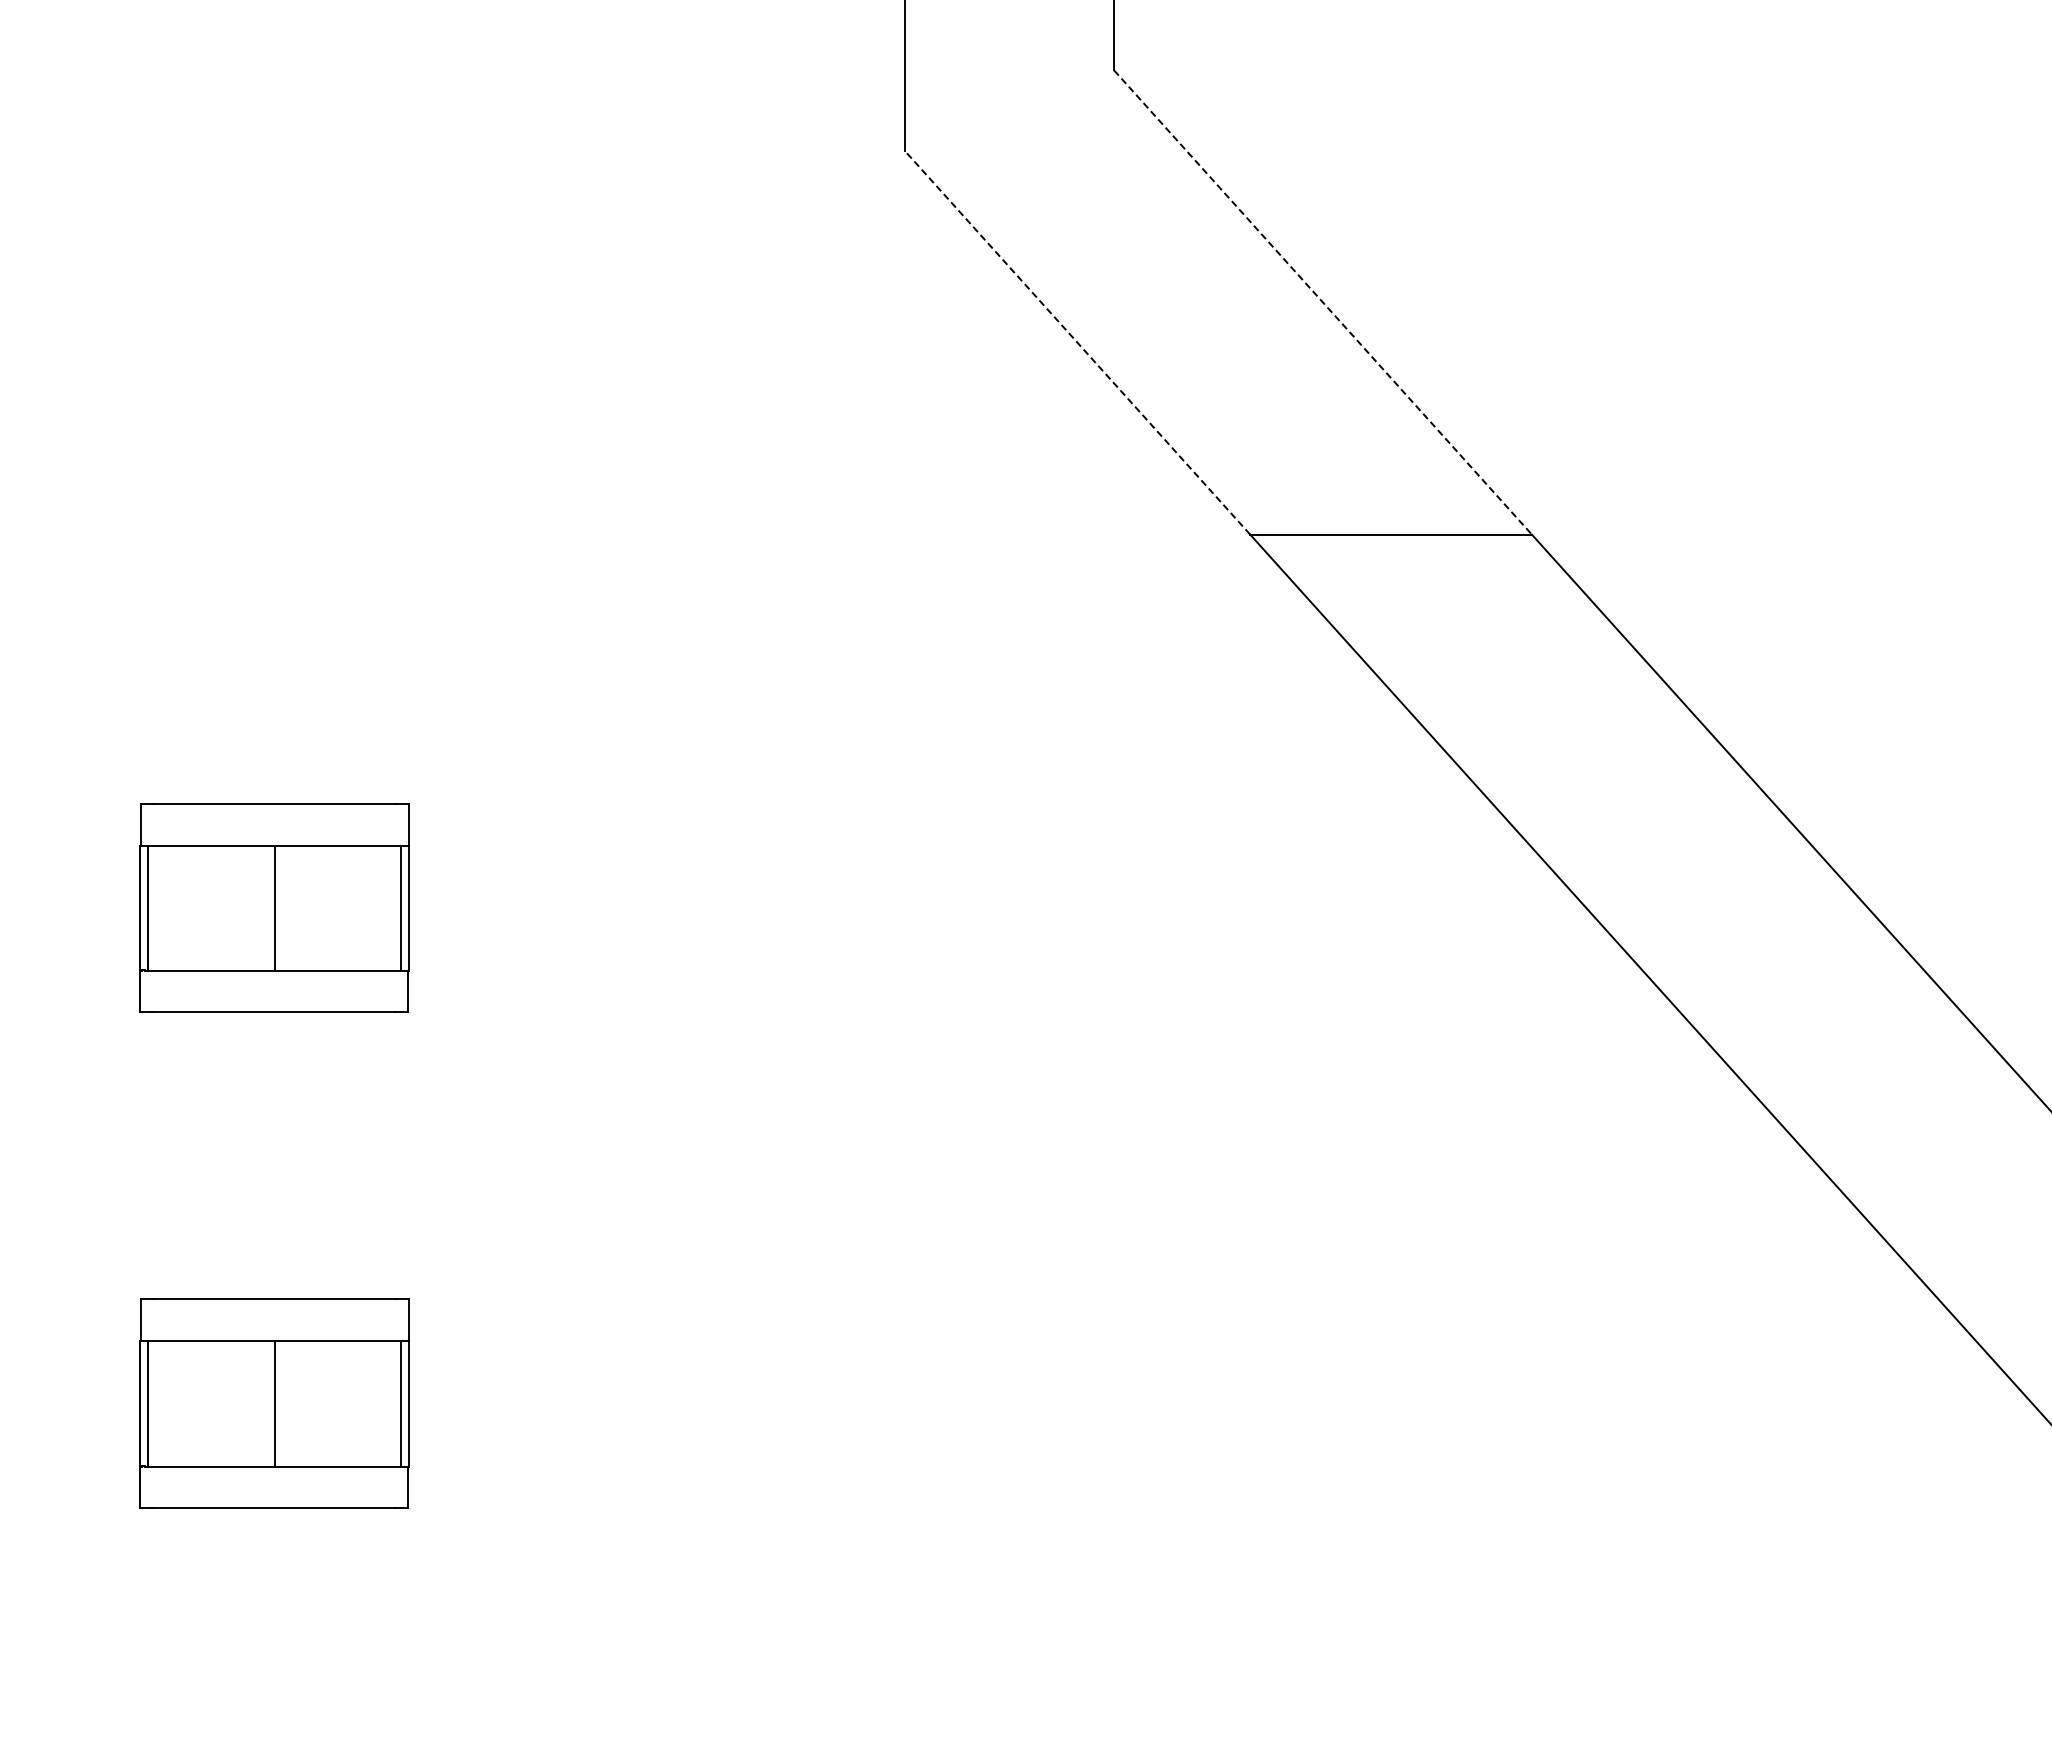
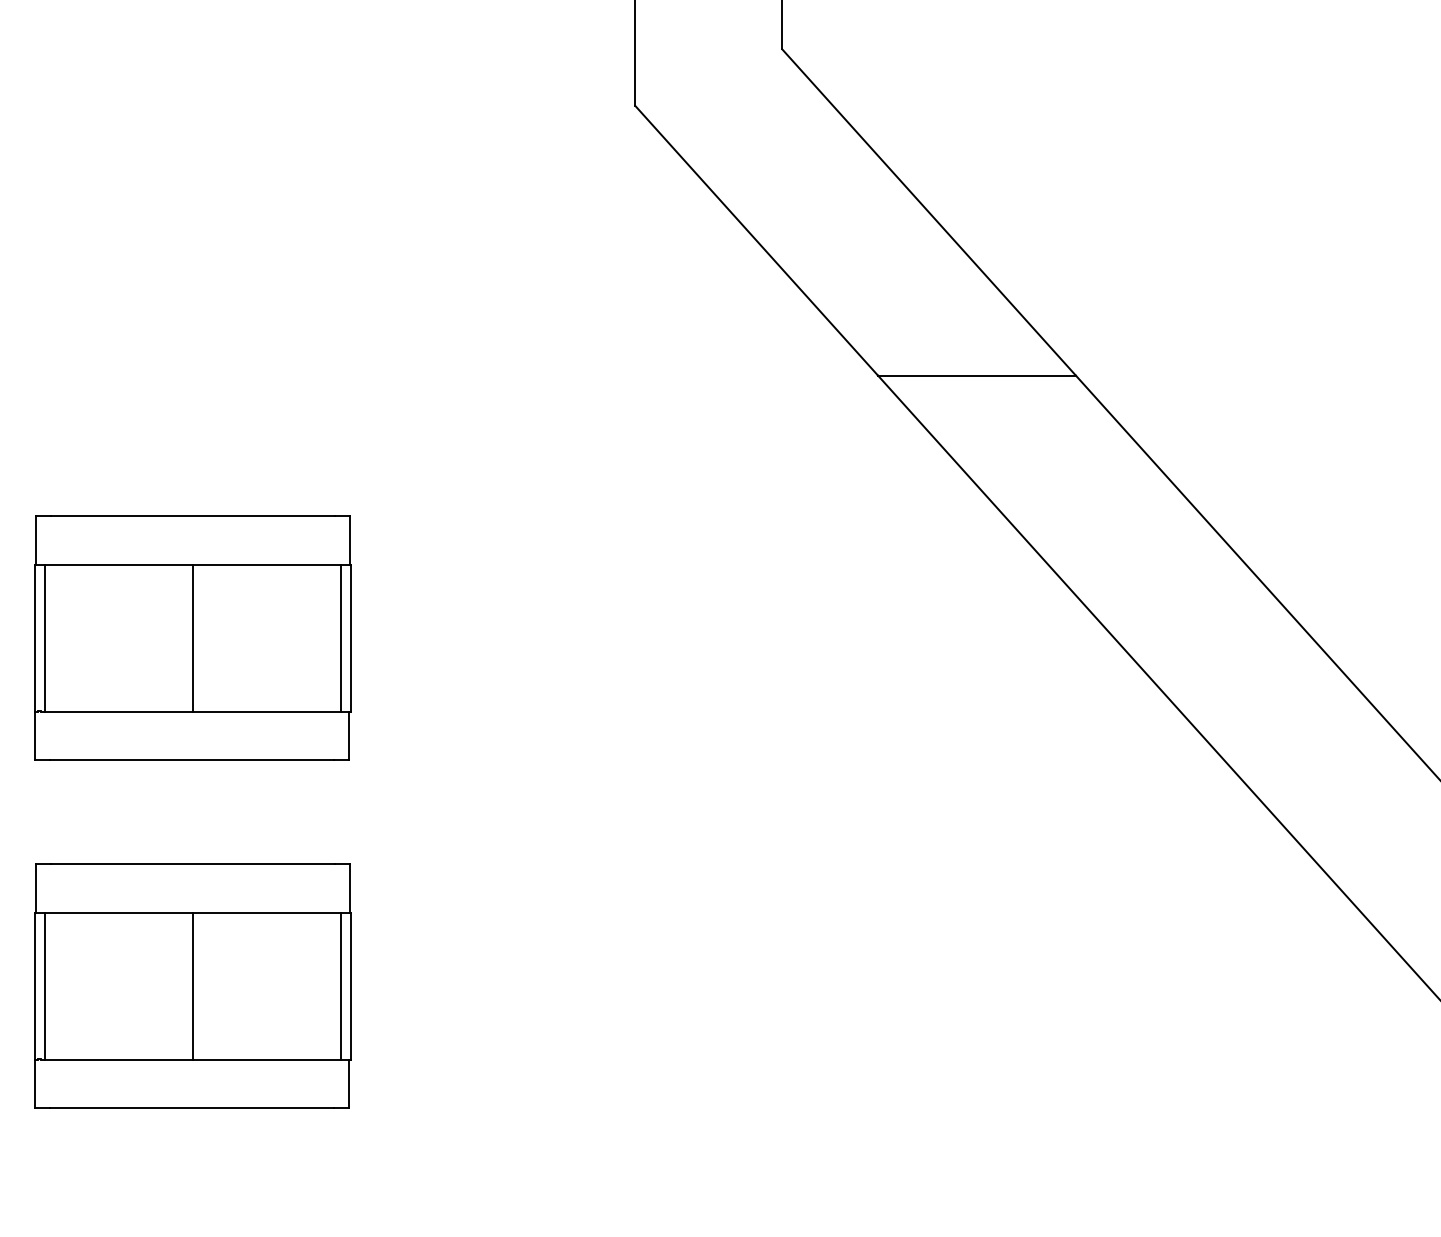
line: (1323, 302) -> (929, 212), dashed -> solid
line: (1077, 342) -> (756, 240), dashed -> solid
part: (274, 907) -> (192, 637), size x1.67
part: (274, 1403) -> (192, 985), size x1.67

